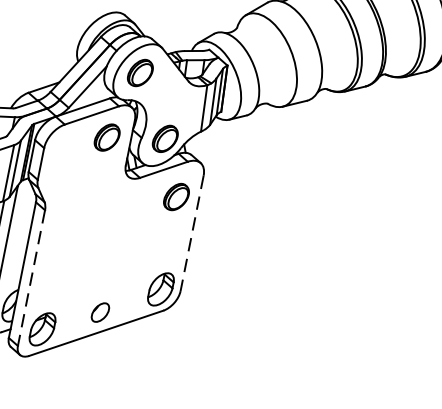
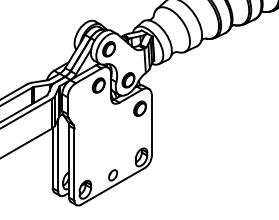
line: (191, 232) -> (151, 125), dashed -> solid
line: (31, 277) -> (74, 164), dashed -> solid

